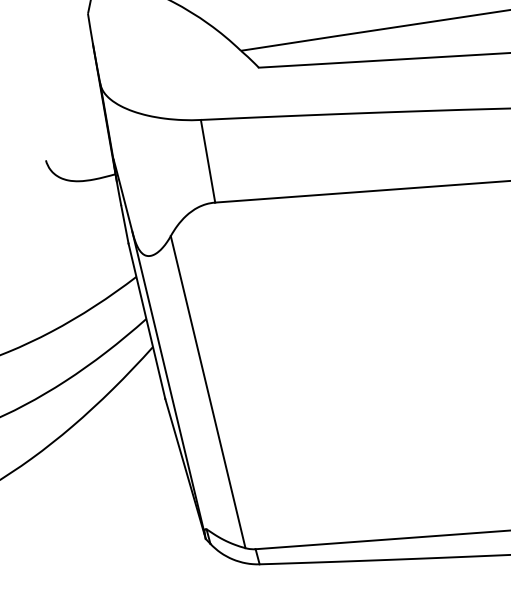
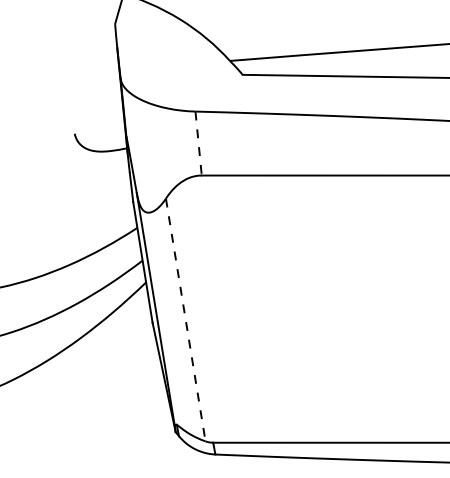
line: (207, 162) -> (198, 144), solid -> dashed
line: (207, 392) -> (185, 320), solid -> dashed

